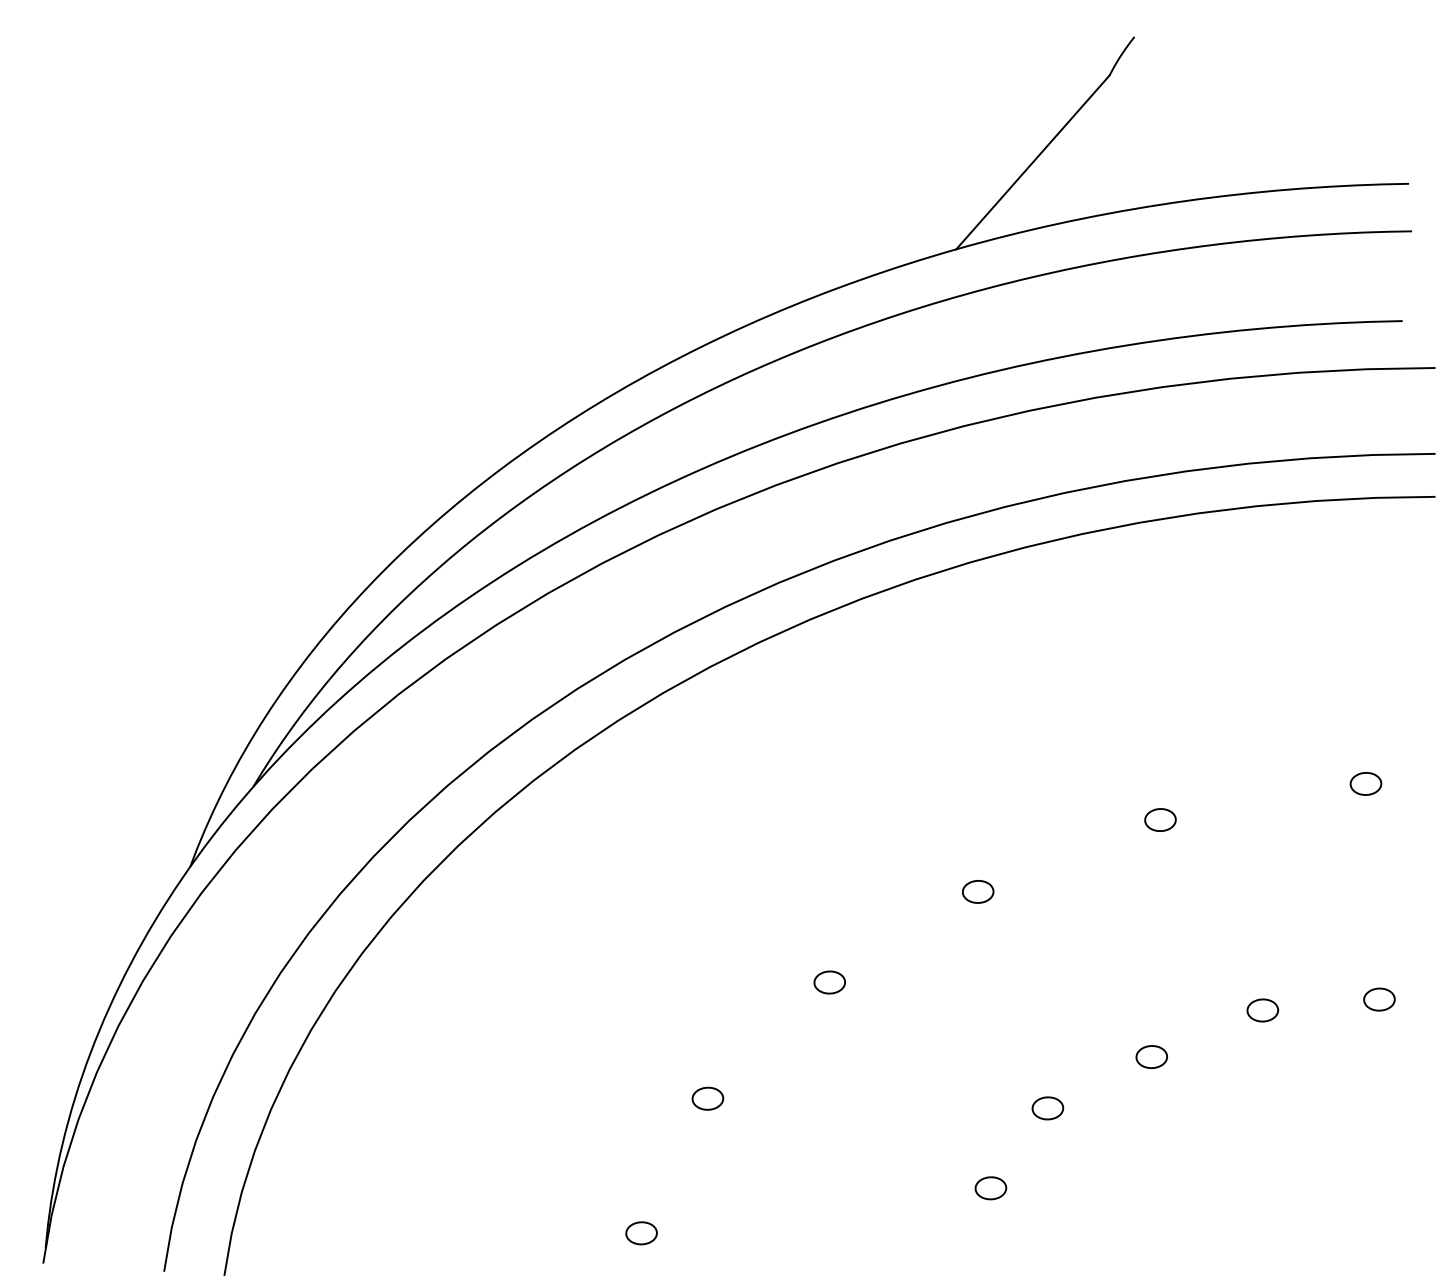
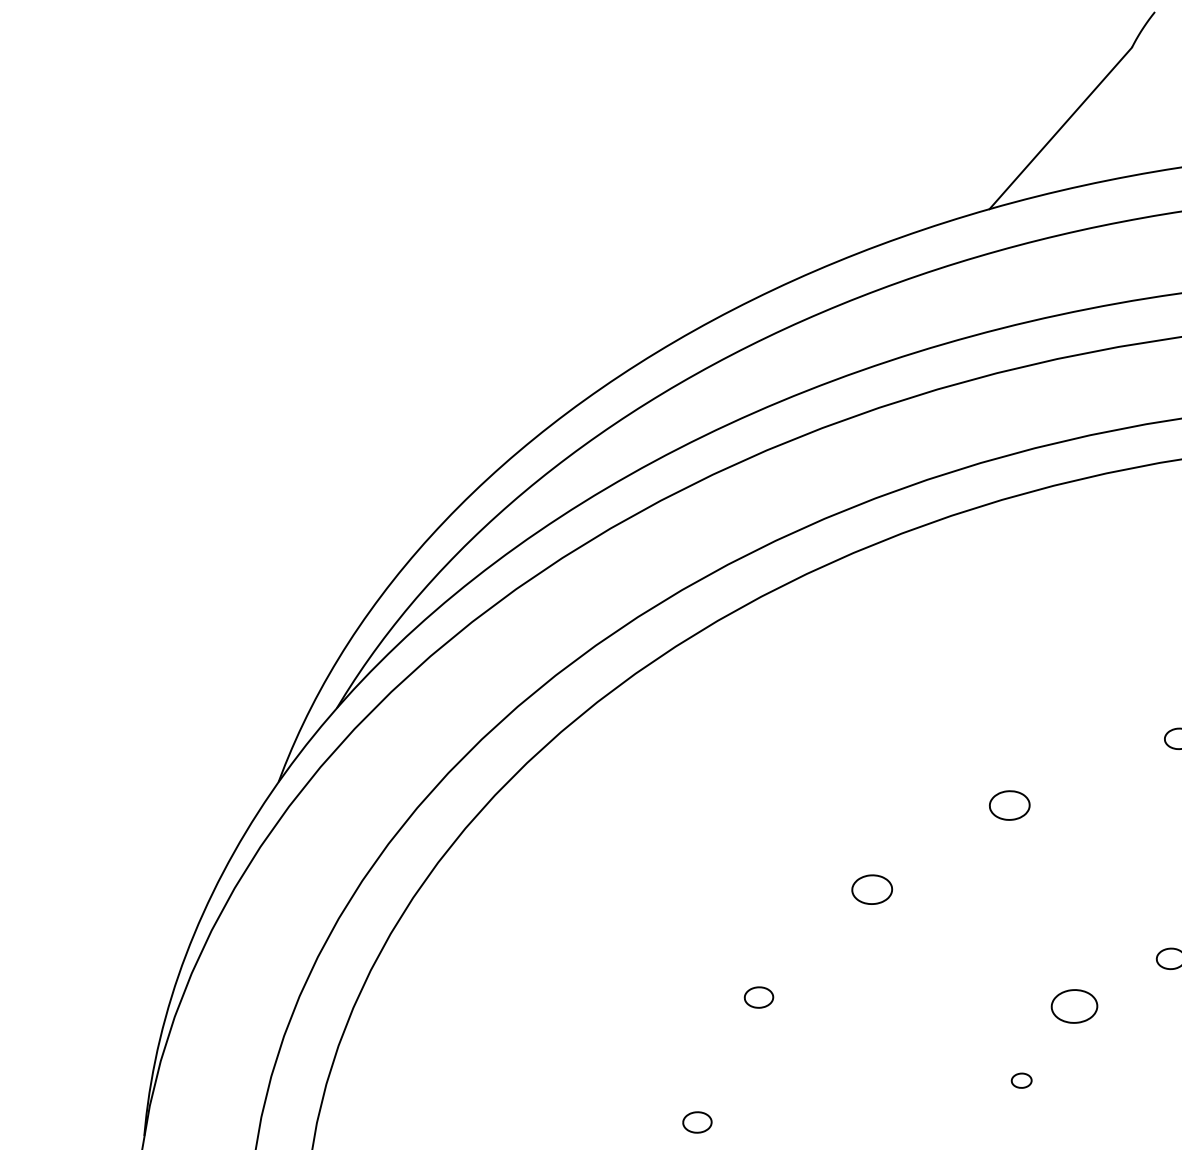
part: (978, 891) -> (1010, 805), size x1.4
part: (829, 982) -> (871, 889), size x1.4
part: (1047, 1108) -> (1074, 1006), size x1.6
part: (990, 1188) -> (1021, 1080), size x0.7

